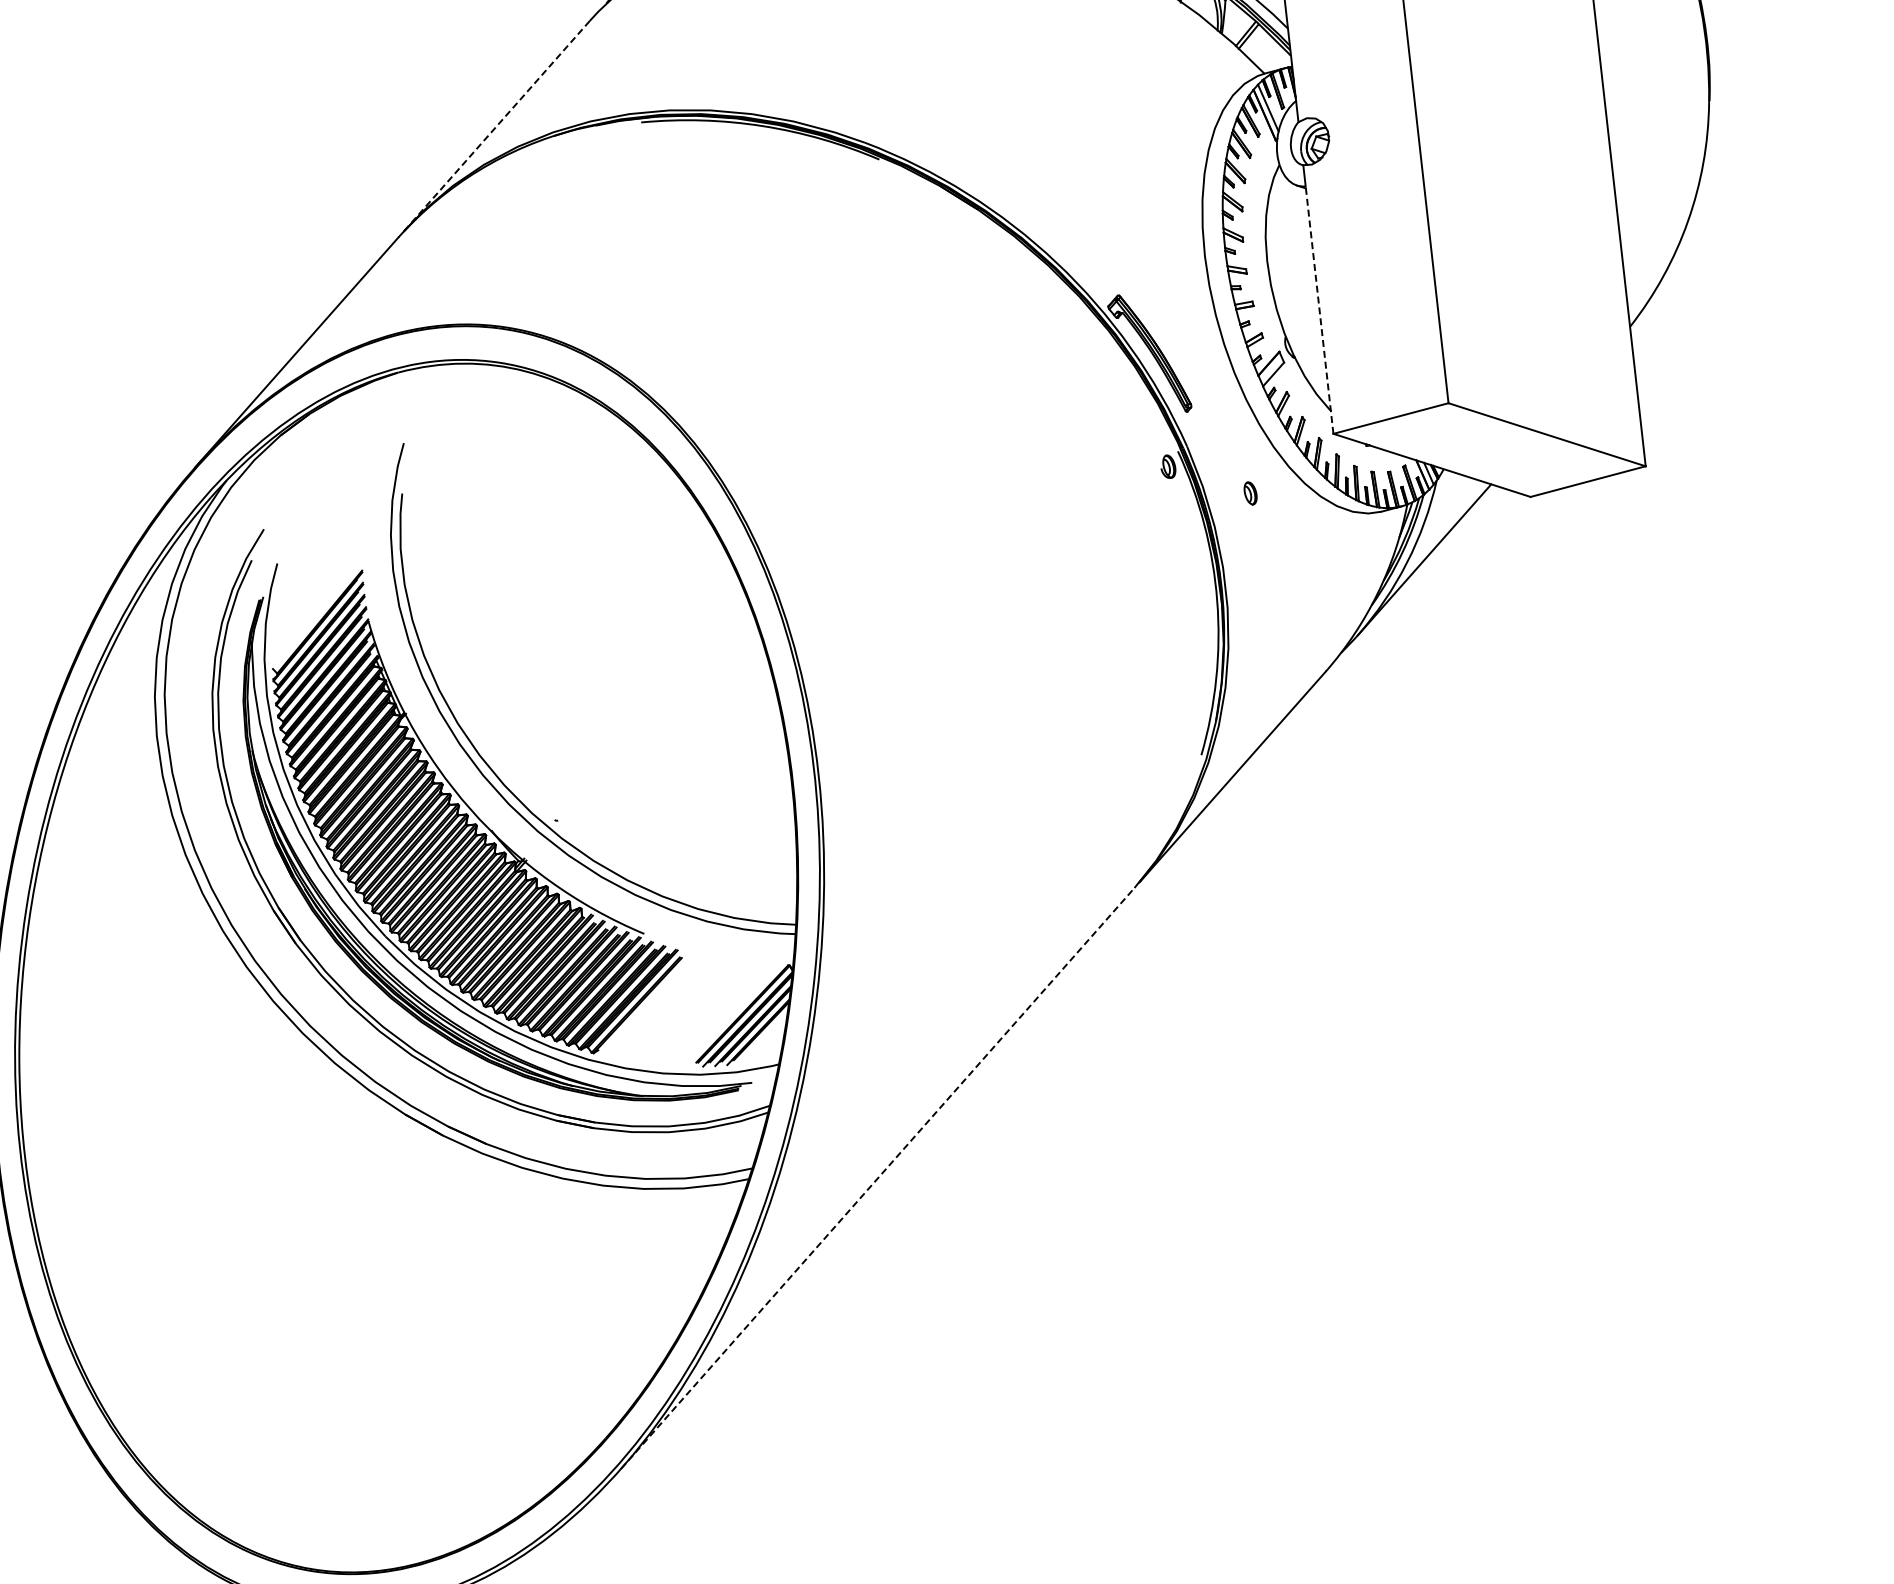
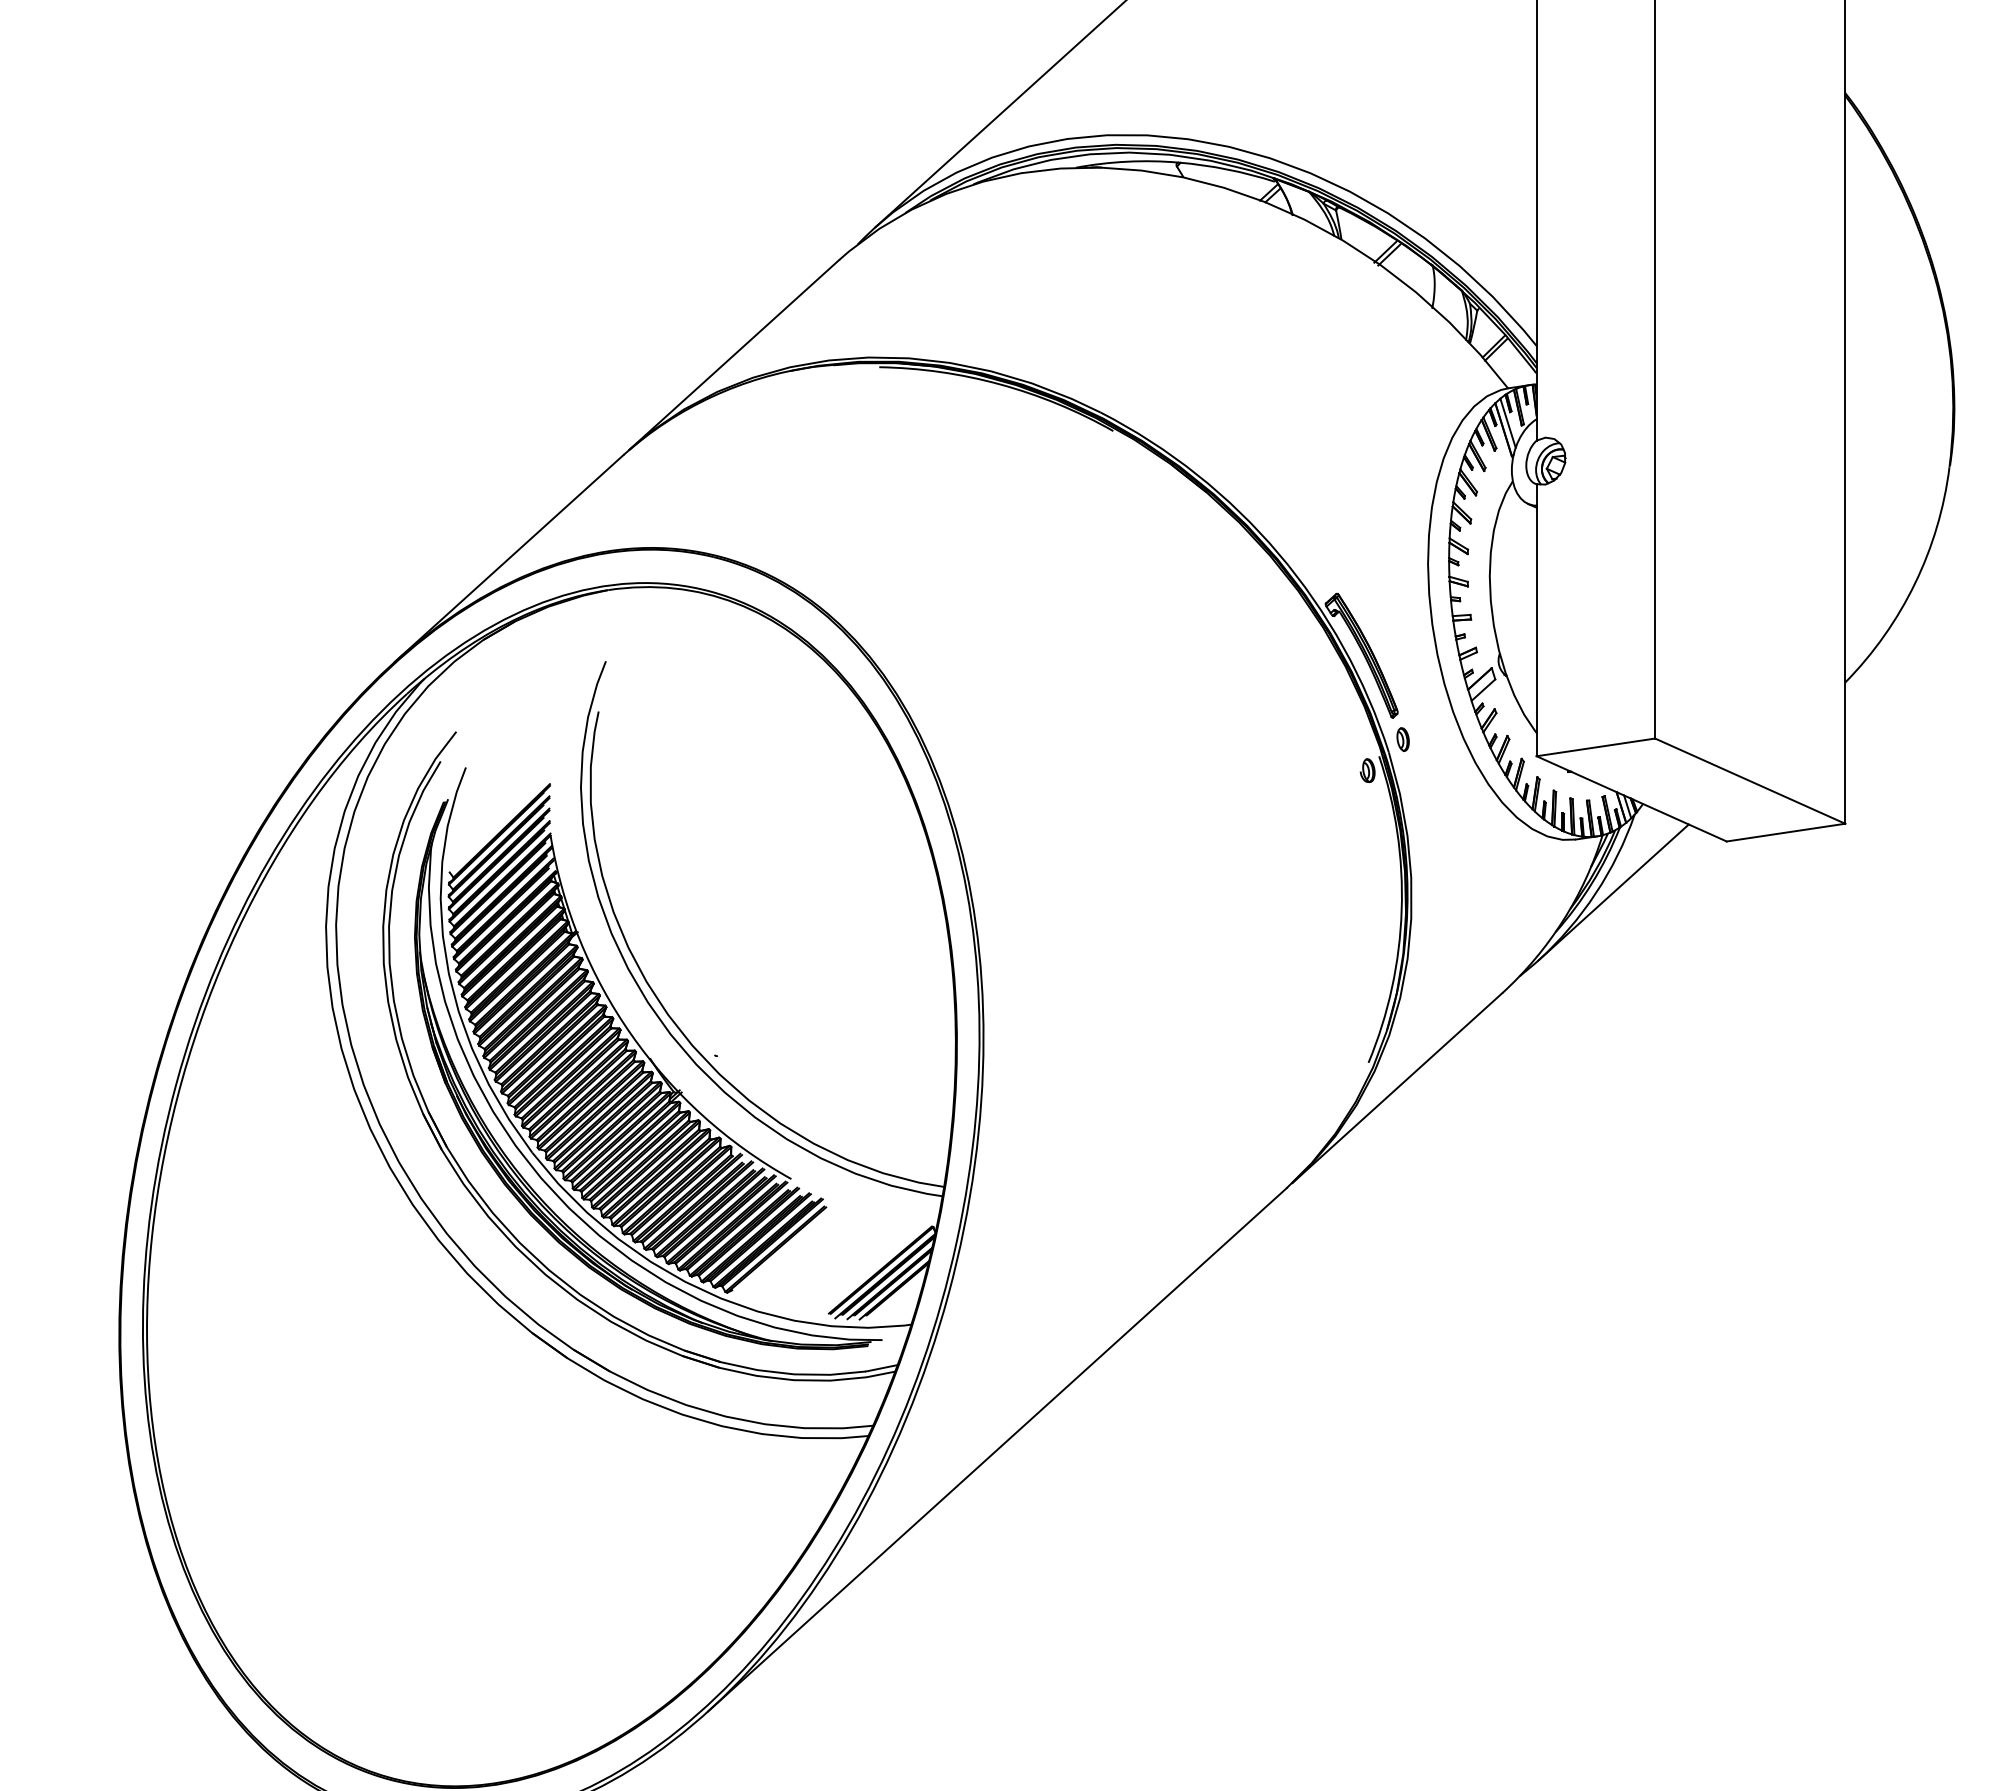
line: (496, 125) -> (734, 354), dashed -> solid
line: (1319, 309) -> (1536, 630), dashed -> solid
part: (1249, 493) -> (1402, 739), moved
line: (877, 1178) -> (997, 1449), dashed -> solid

